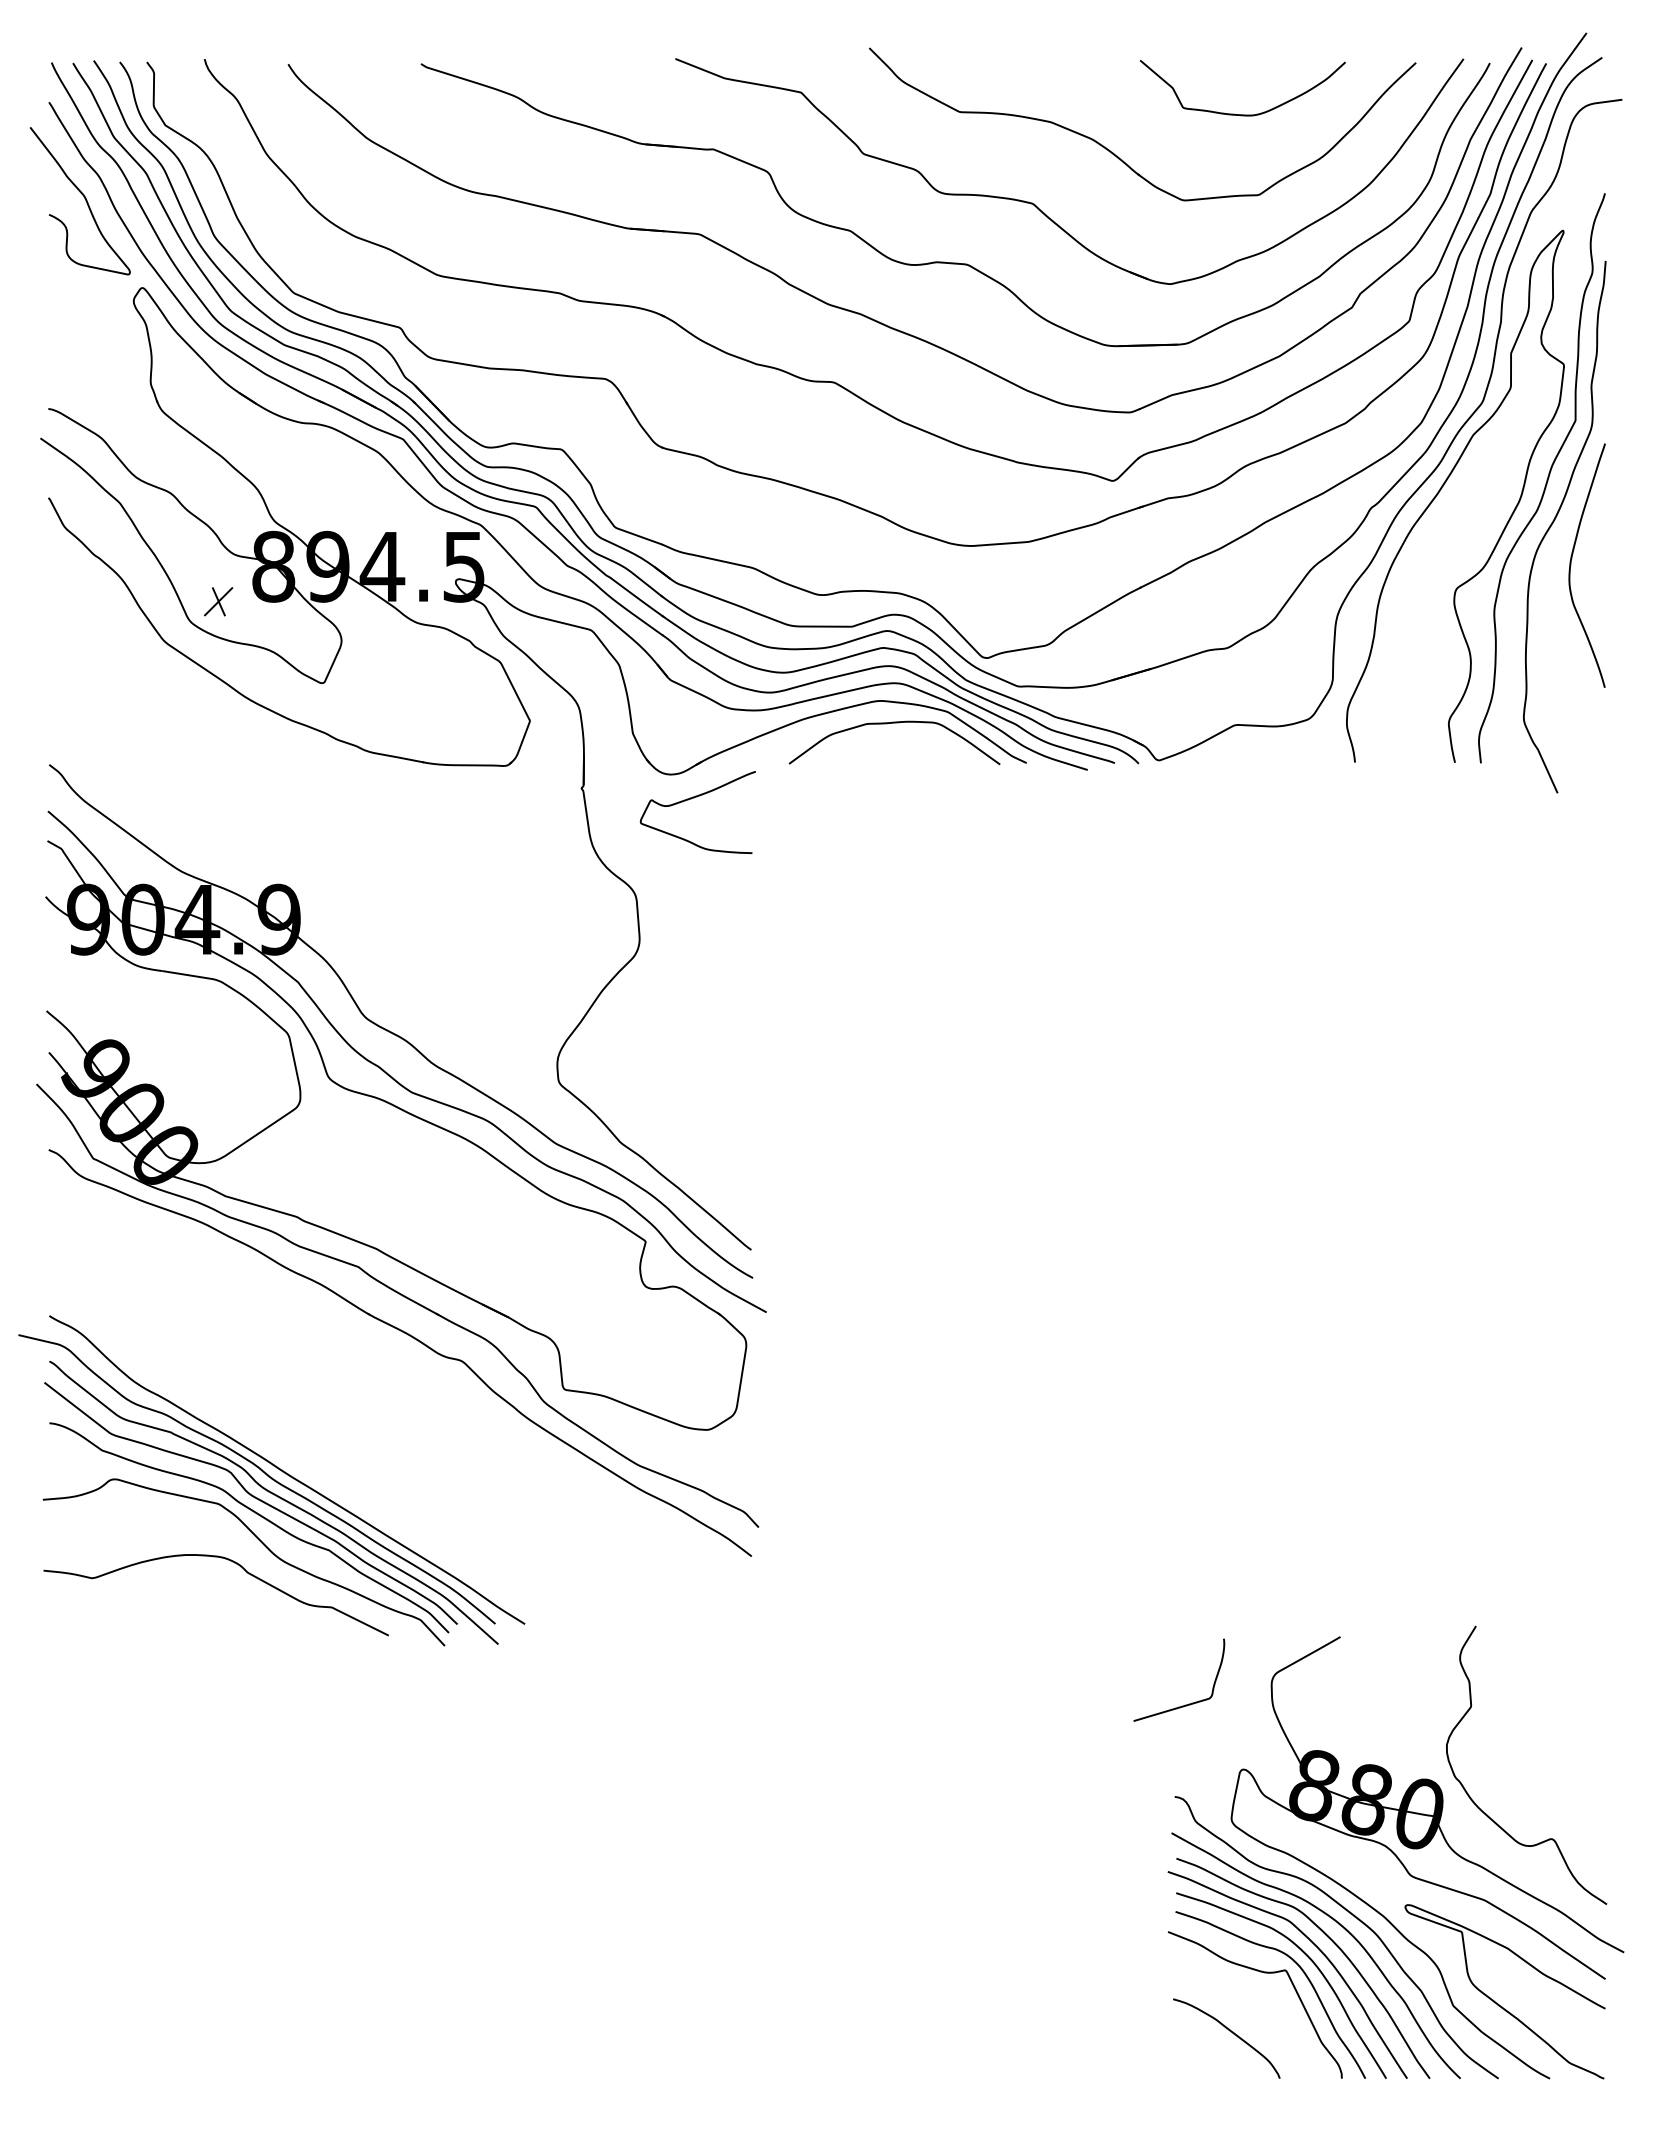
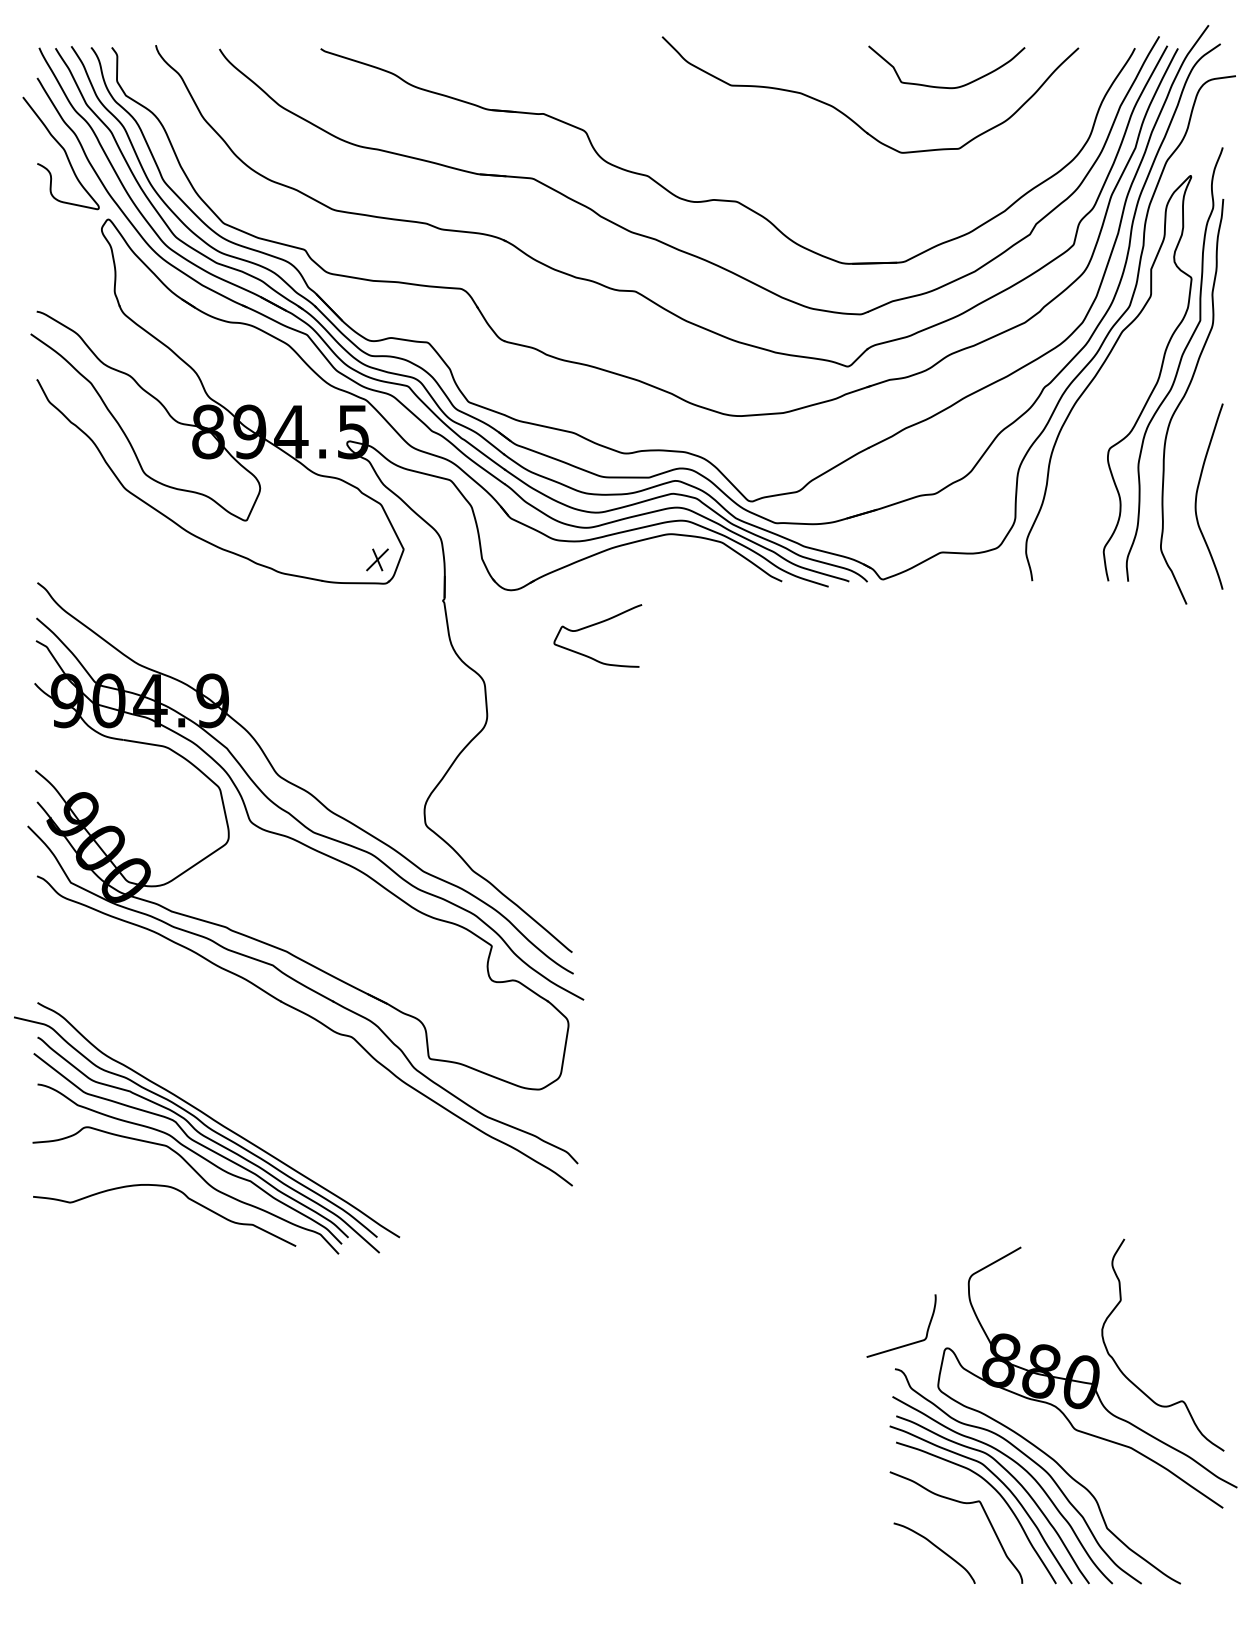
part: (1035, 204) -> (788, 155), removed
curve: (1571, 565) -> (1197, 496), moved
part: (218, 601) -> (377, 559), moved
curve: (894, 723) -> (681, 551), removed
curve: (694, 798) -> (595, 625), moved
curve: (1188, 1703) -> (908, 1343), moved
curve: (1300, 1969) -> (990, 1500), removed
curve: (1498, 2003) -> (1141, 1526), removed

